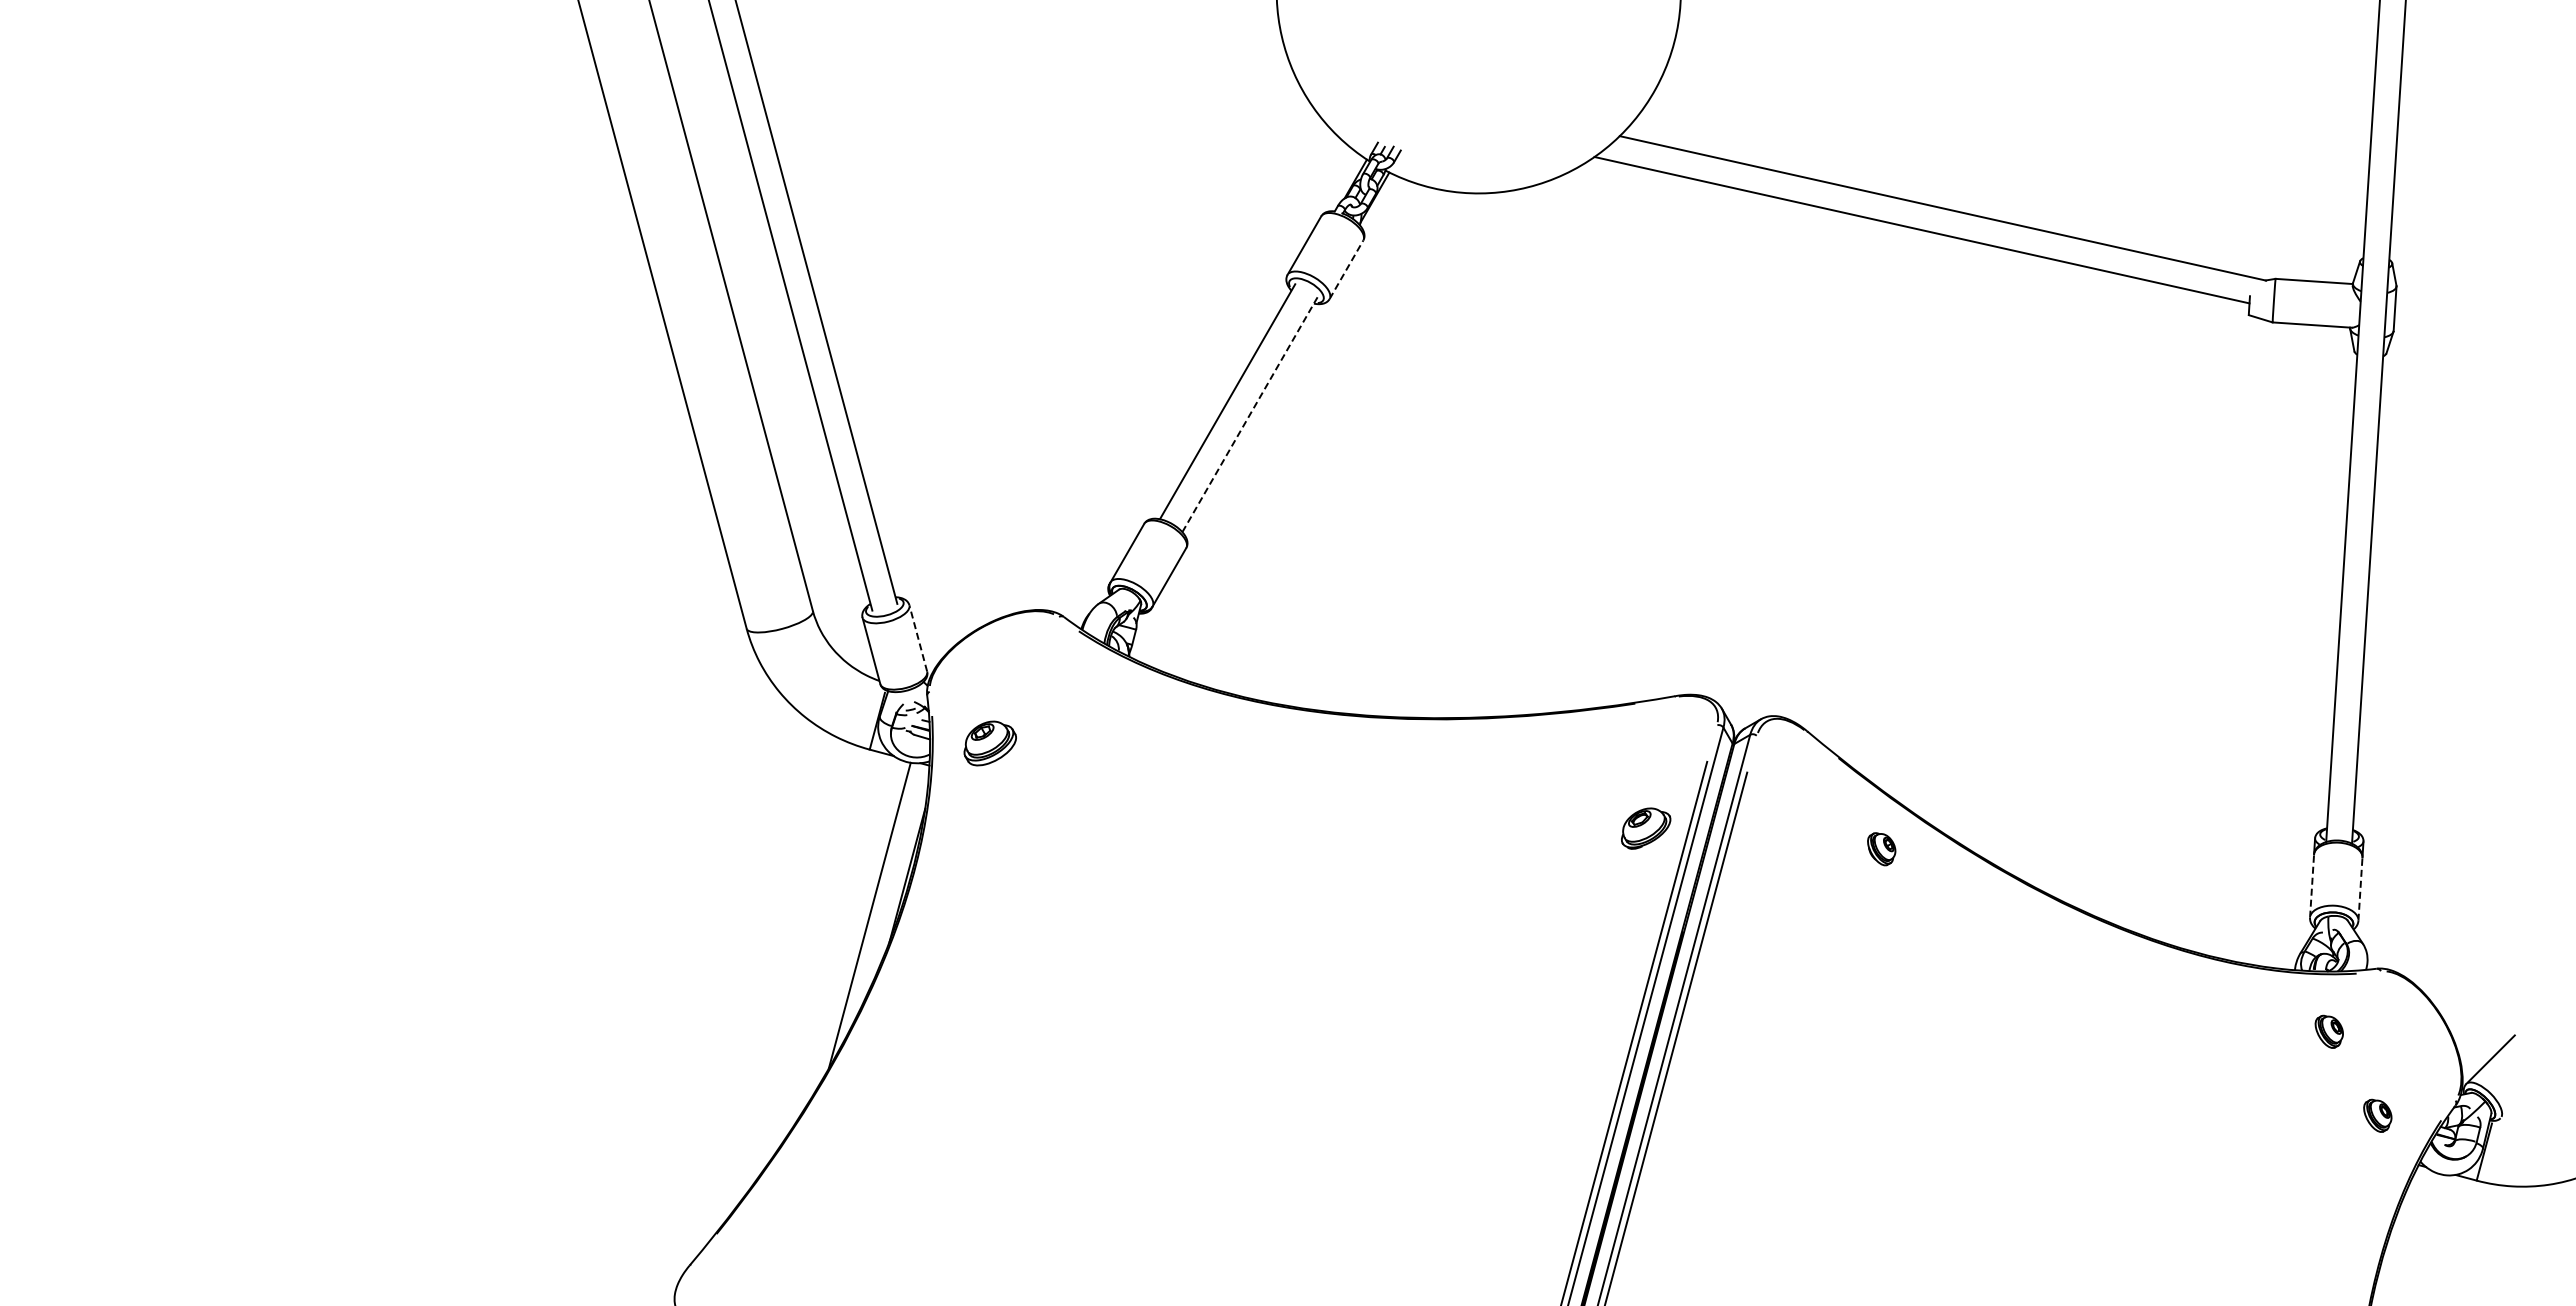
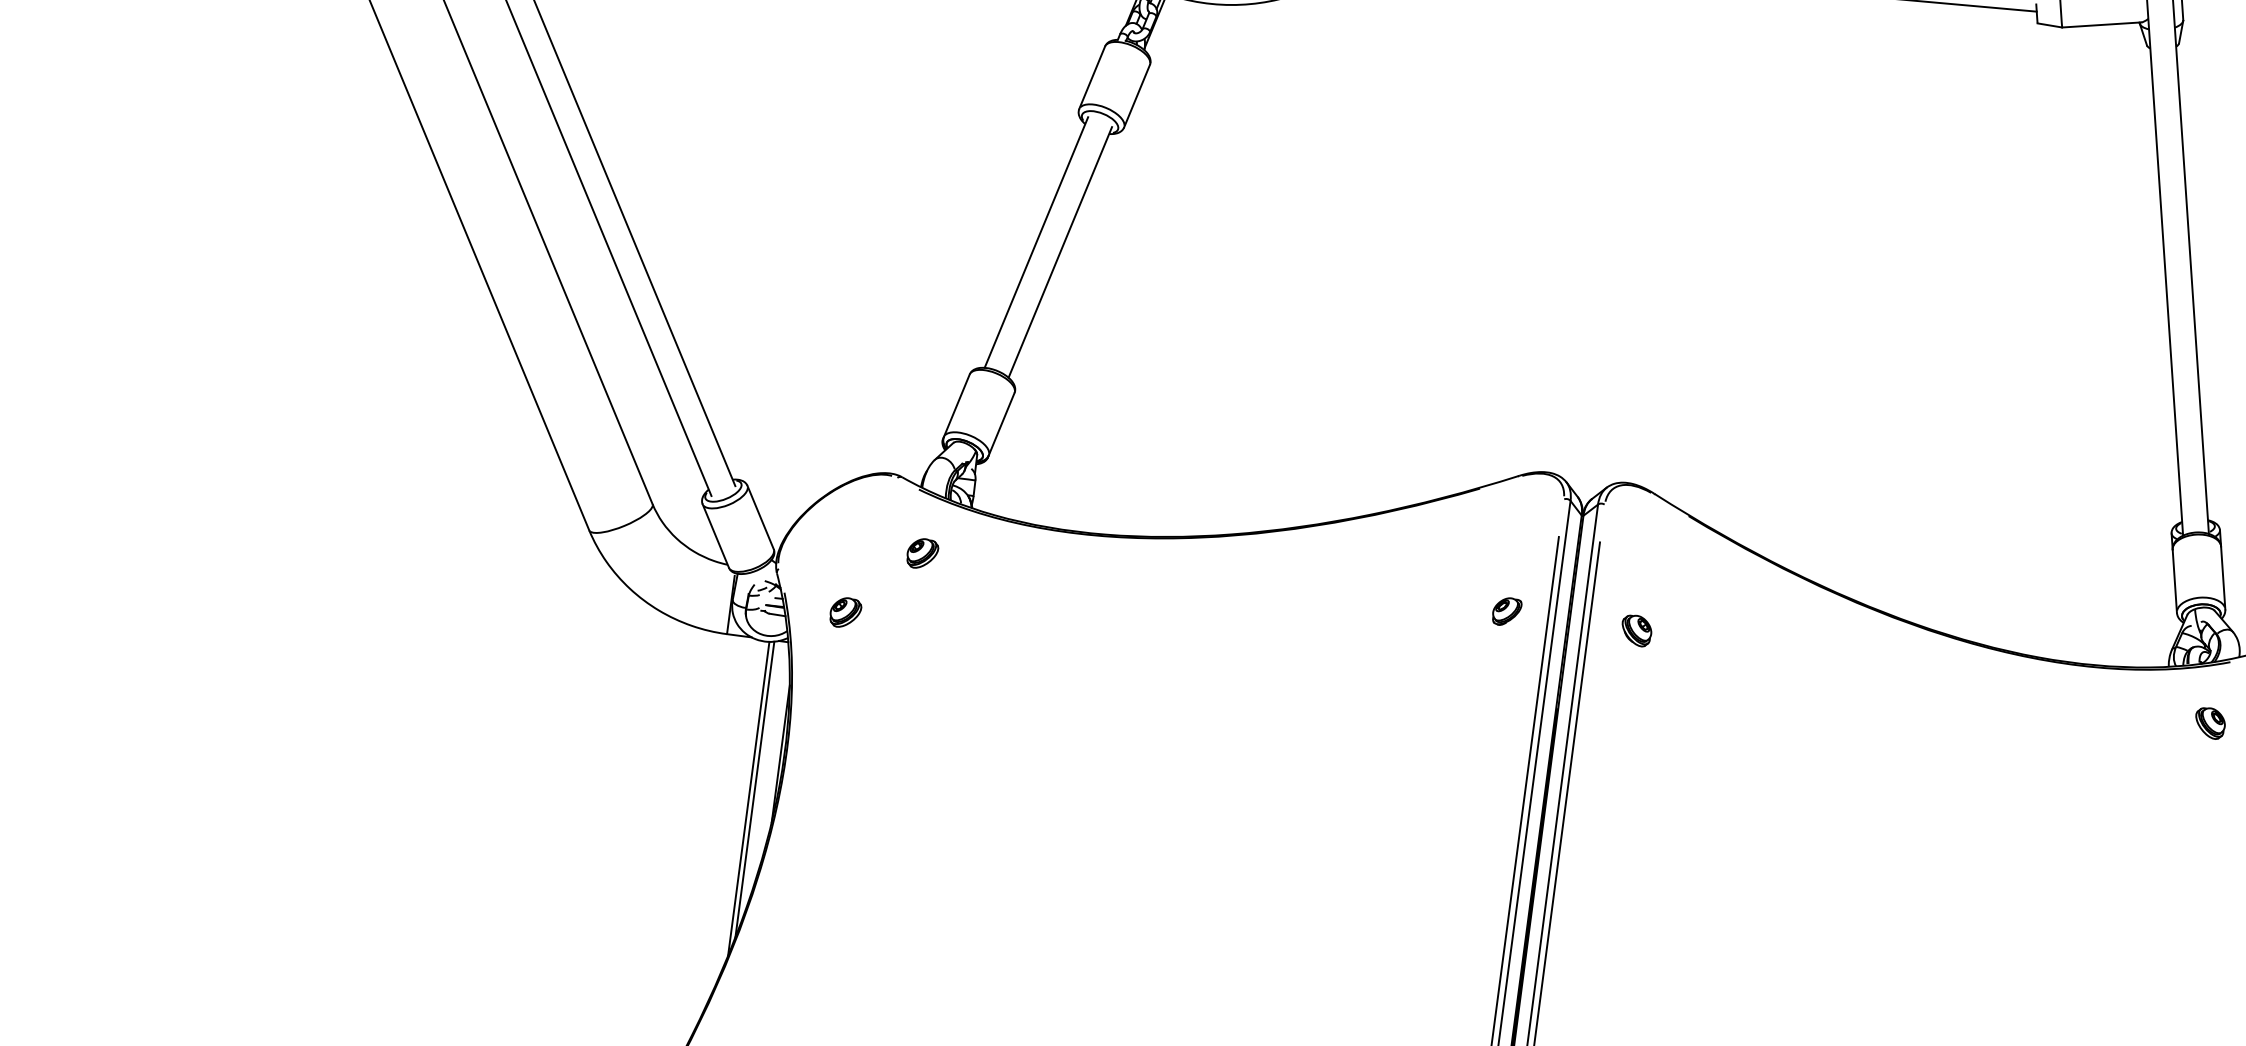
line: (1346, 269) -> (1137, 95), dashed -> solid
line: (1250, 414) -> (1060, 252), dashed -> solid
line: (918, 637) -> (760, 516), dashed -> solid
part: (1074, 694) -> (922, 552), added
part: (990, 742) -> (845, 611), size x0.62
part: (1646, 828) -> (1507, 610), size x0.62
part: (1881, 849) -> (1637, 631), moved
line: (2312, 886) -> (2175, 581), dashed -> solid
line: (2360, 889) -> (2223, 578), dashed -> solid
line: (876, 907) -> (754, 789), added

